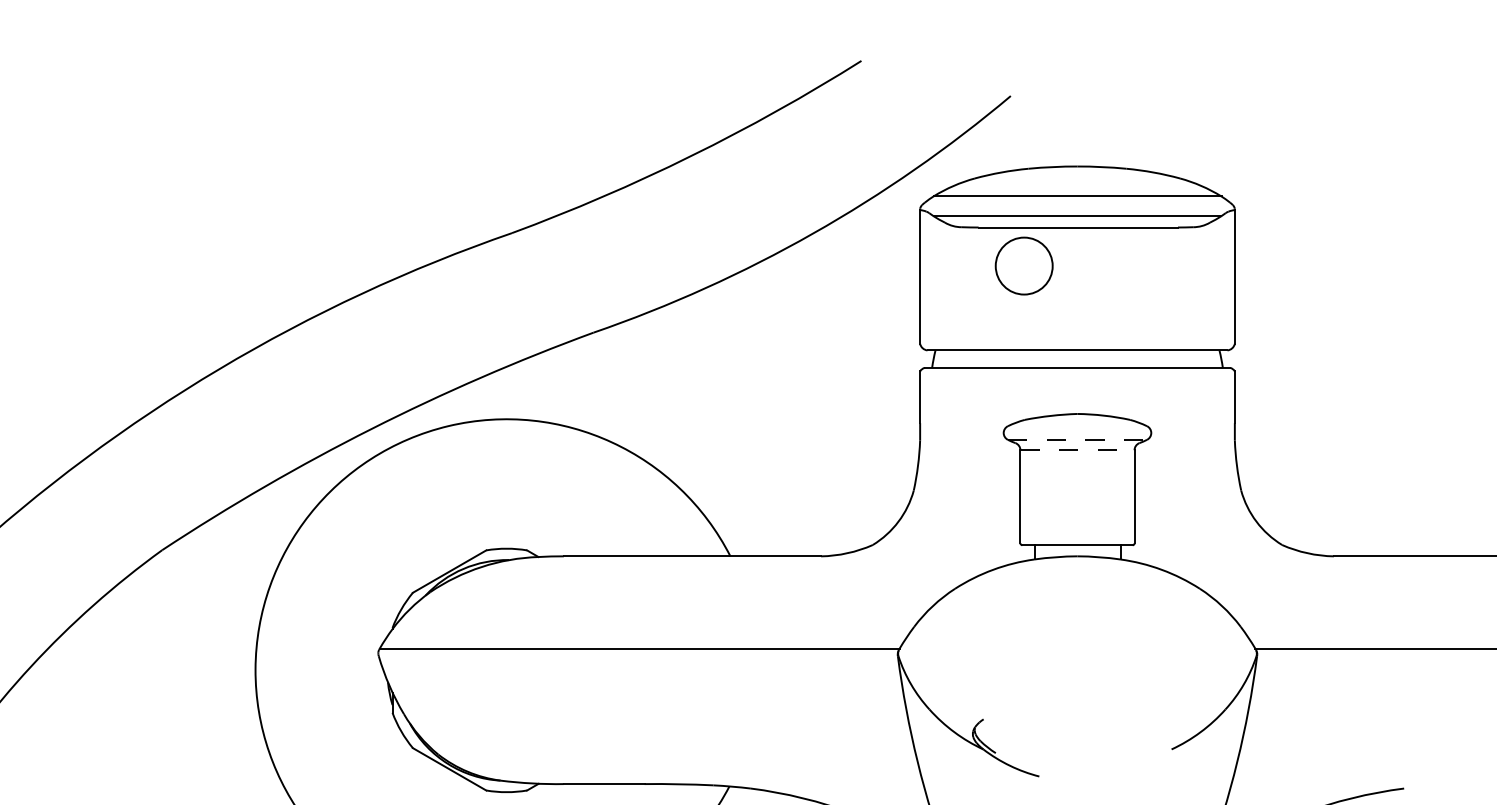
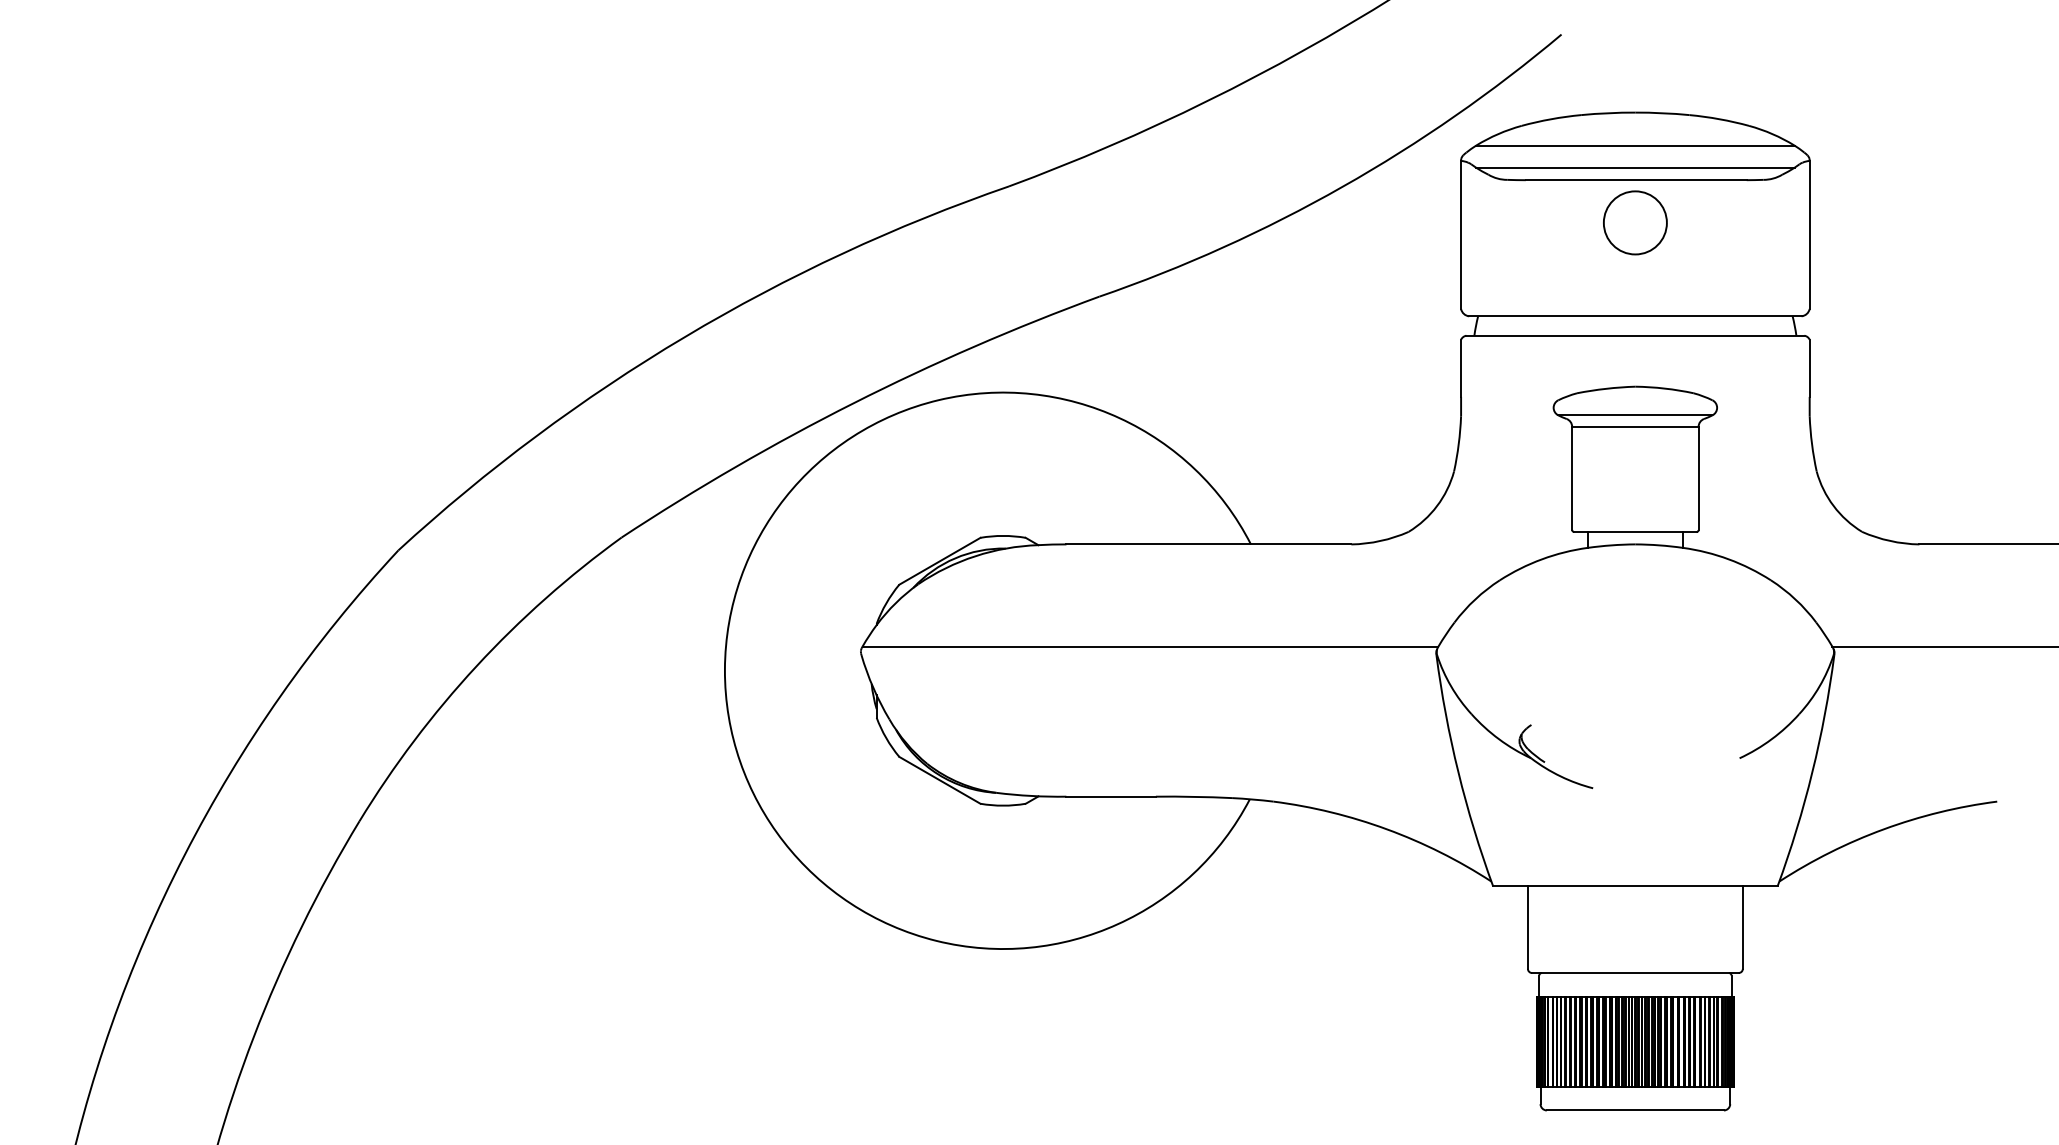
circle: (1024, 265) -> (1635, 222), moved
line: (1077, 439) -> (1635, 415), dashed -> solid
line: (1077, 449) -> (1635, 426), dashed -> solid

